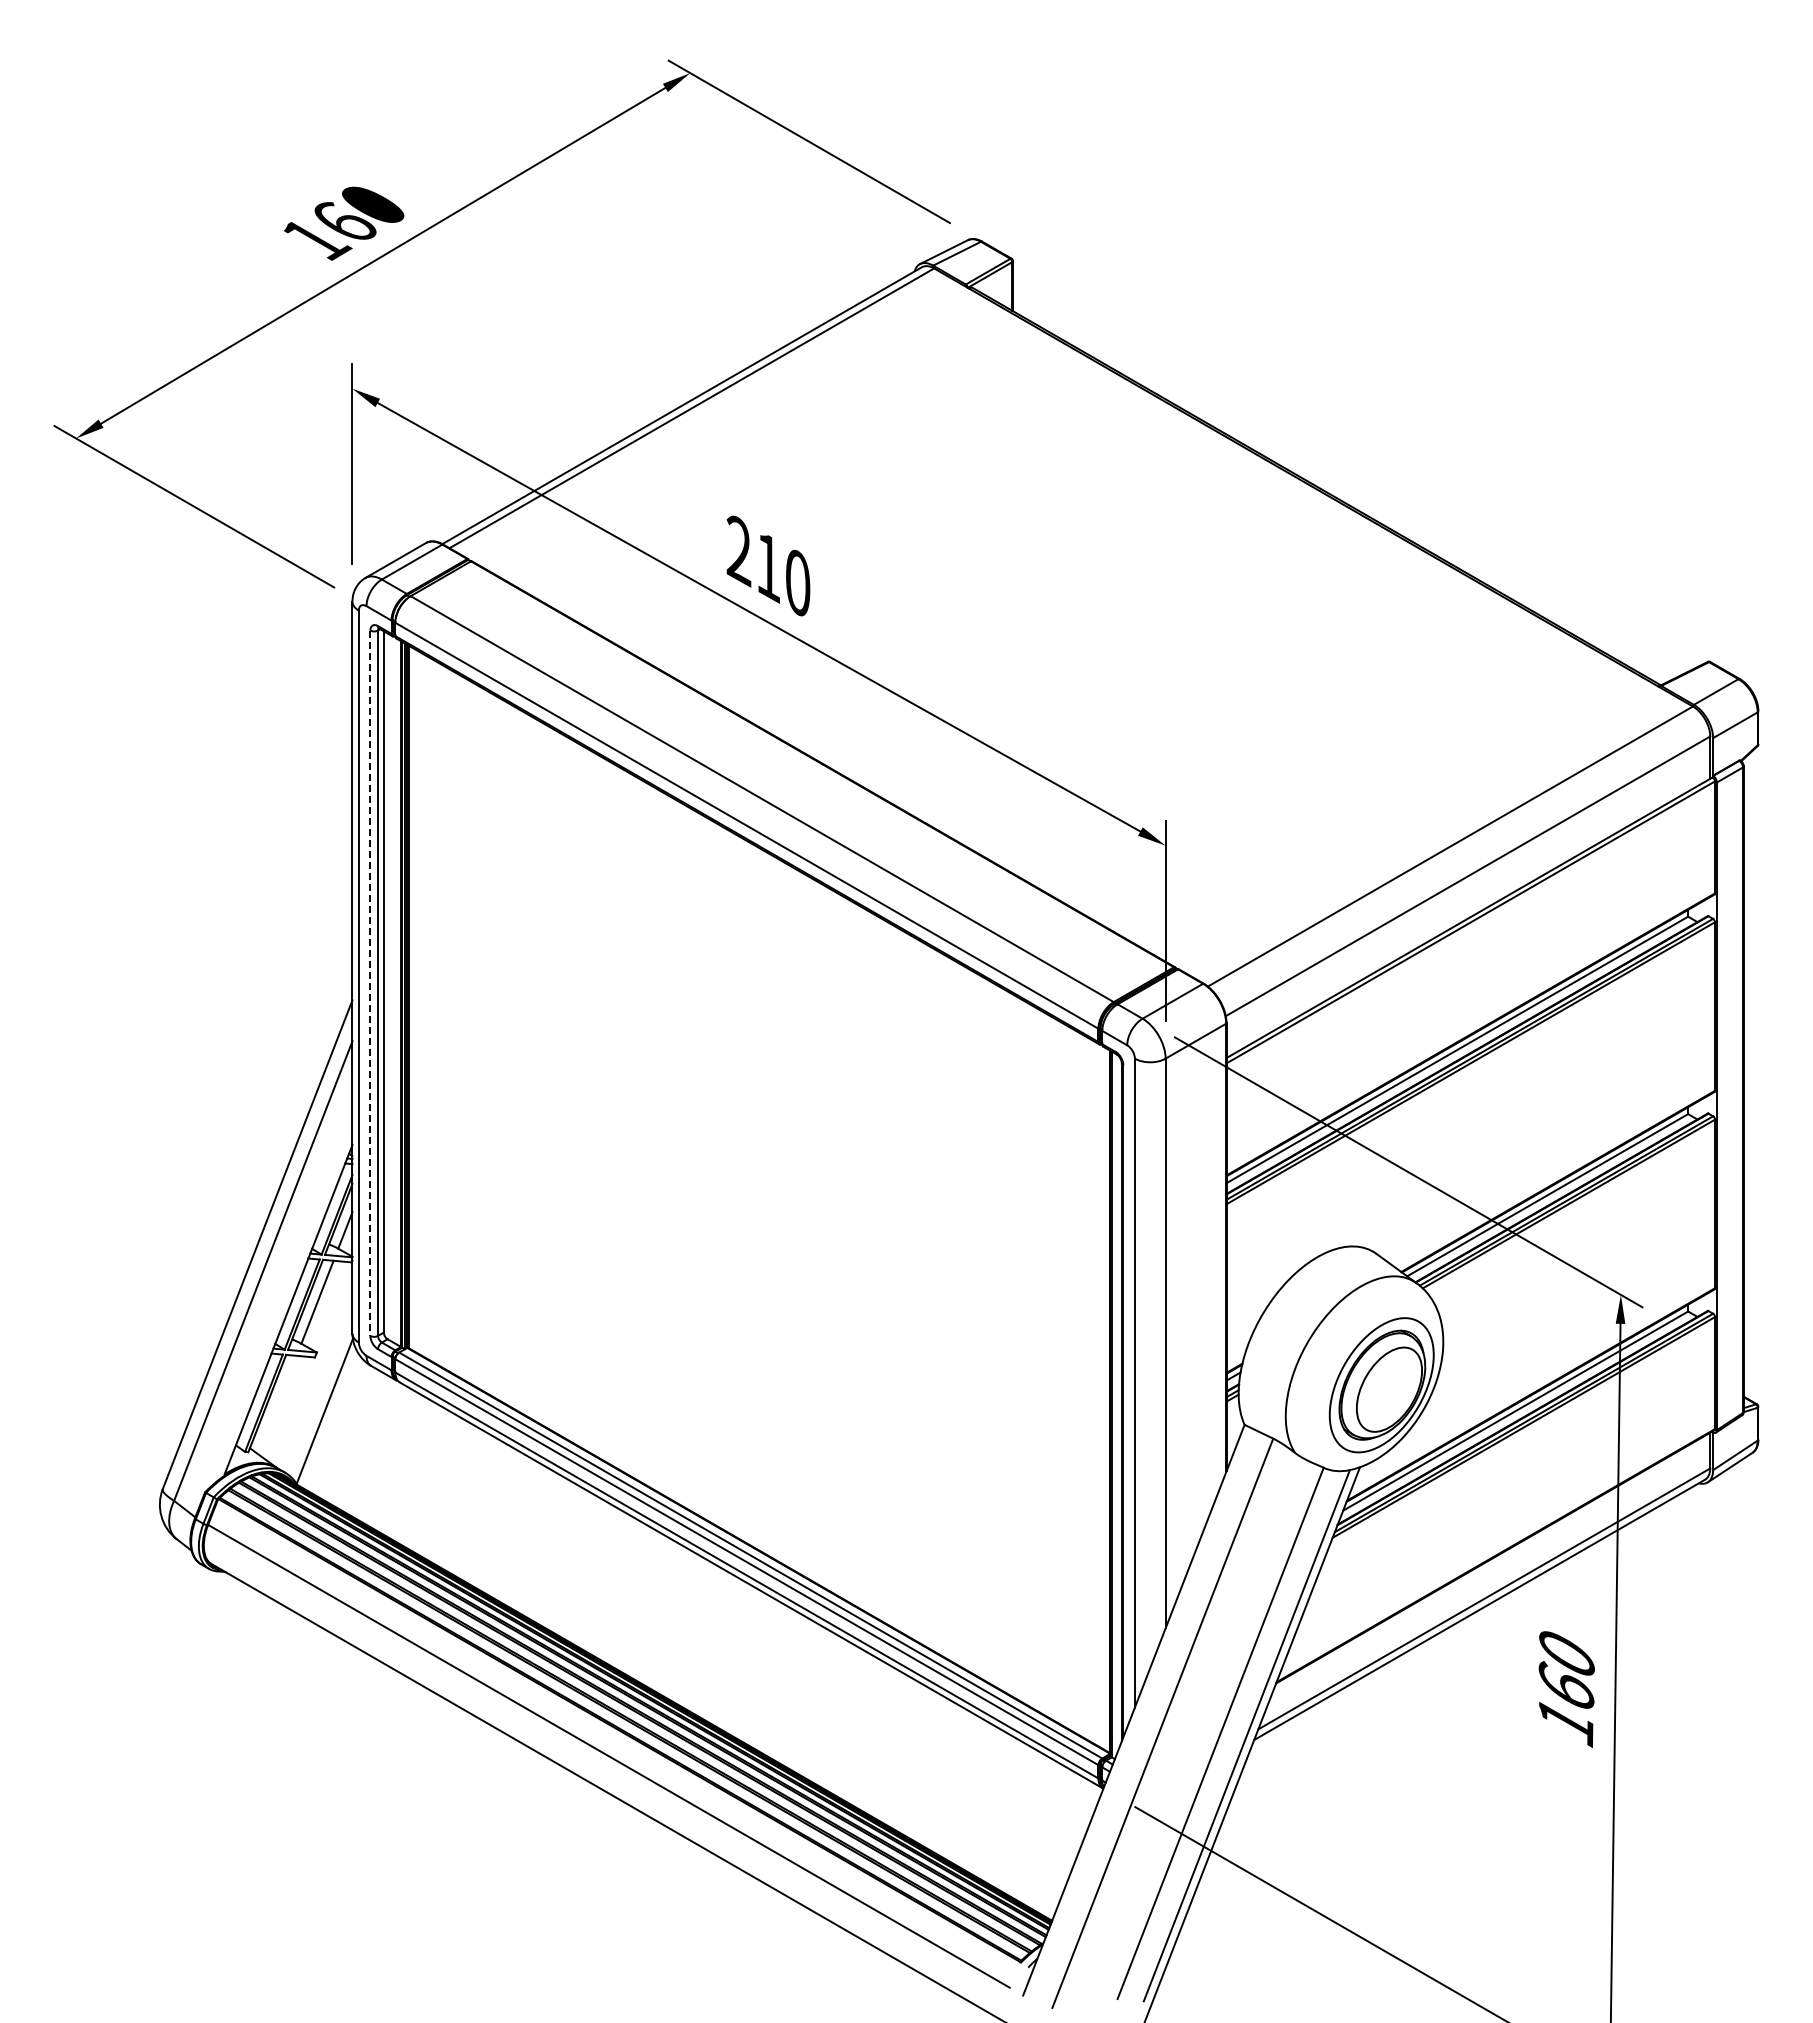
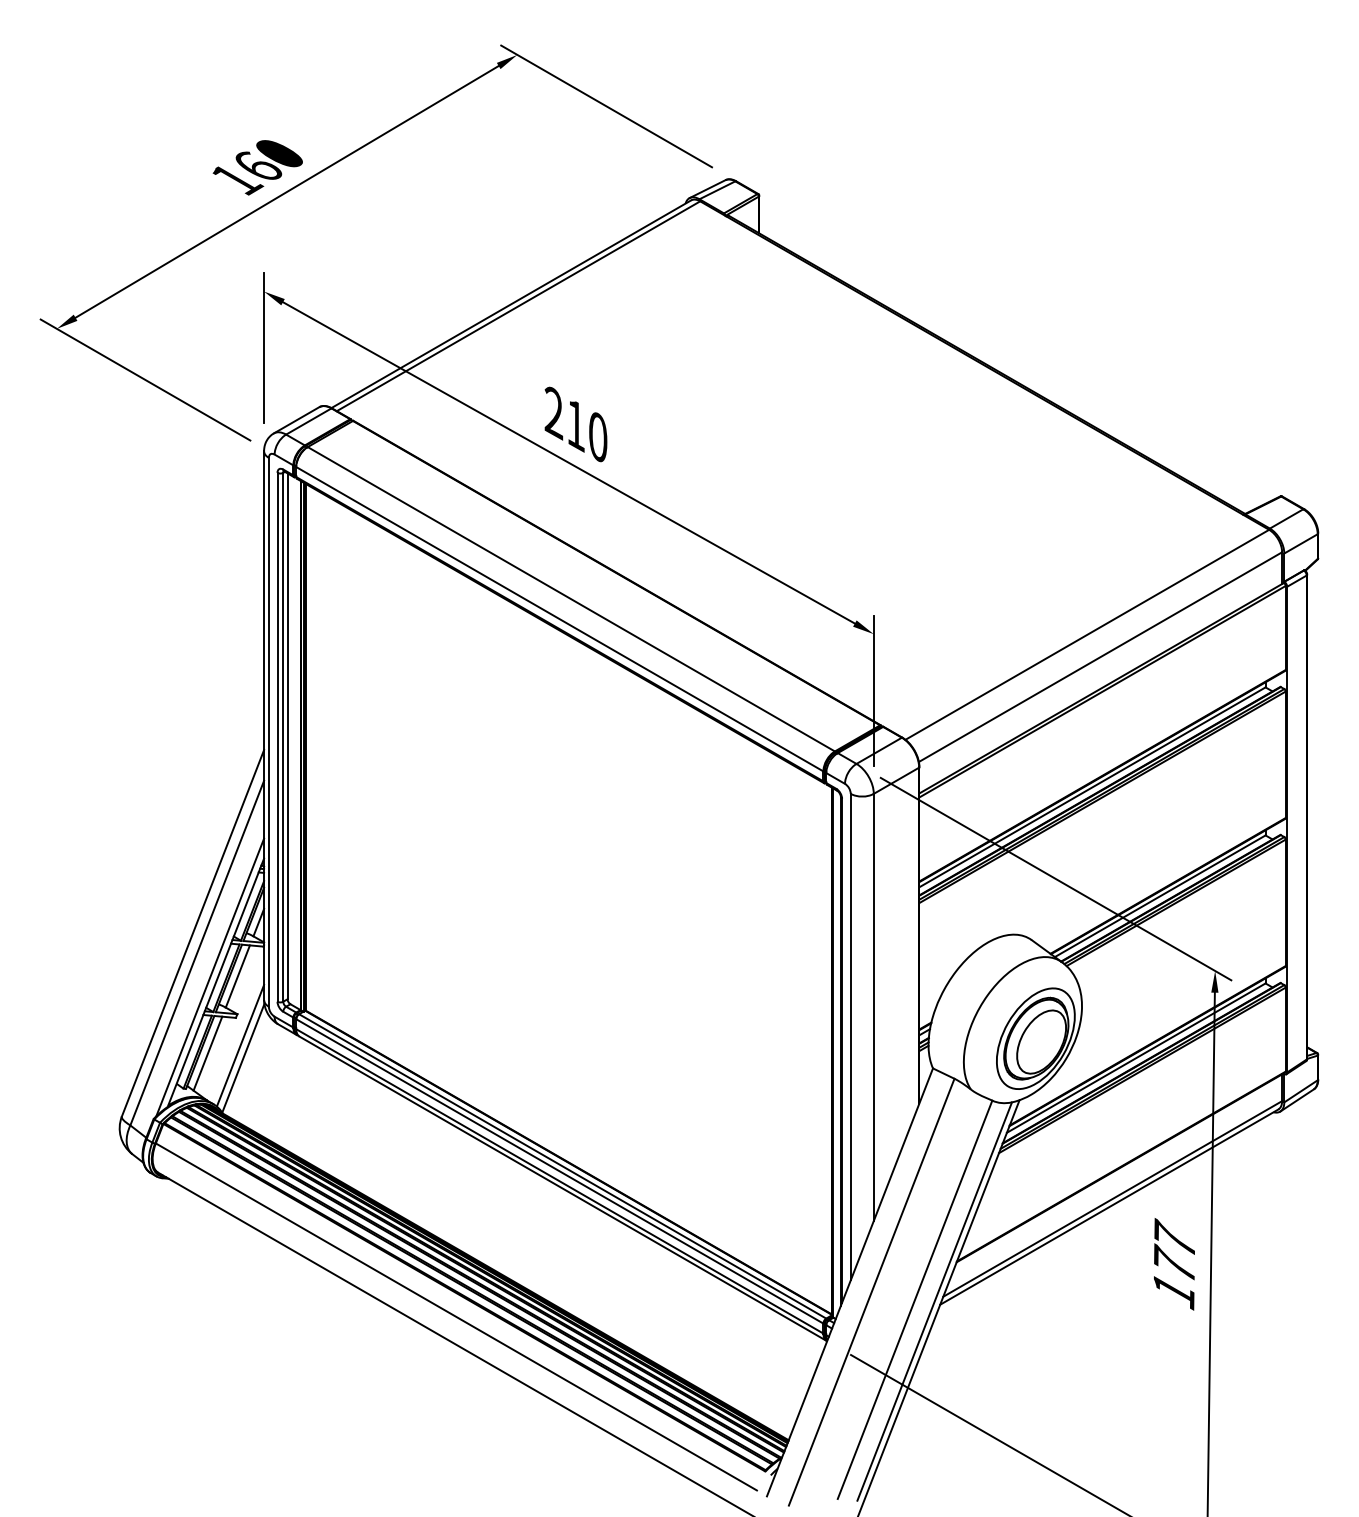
line: (370, 983) -> (277, 737), dashed -> solid
line: (280, 1303) -> (210, 977), added
line: (320, 1394) -> (240, 1045), added
line: (277, 1404) -> (207, 1053), added
text: (1566, 1666) -> (1174, 1249), 160 -> 177

